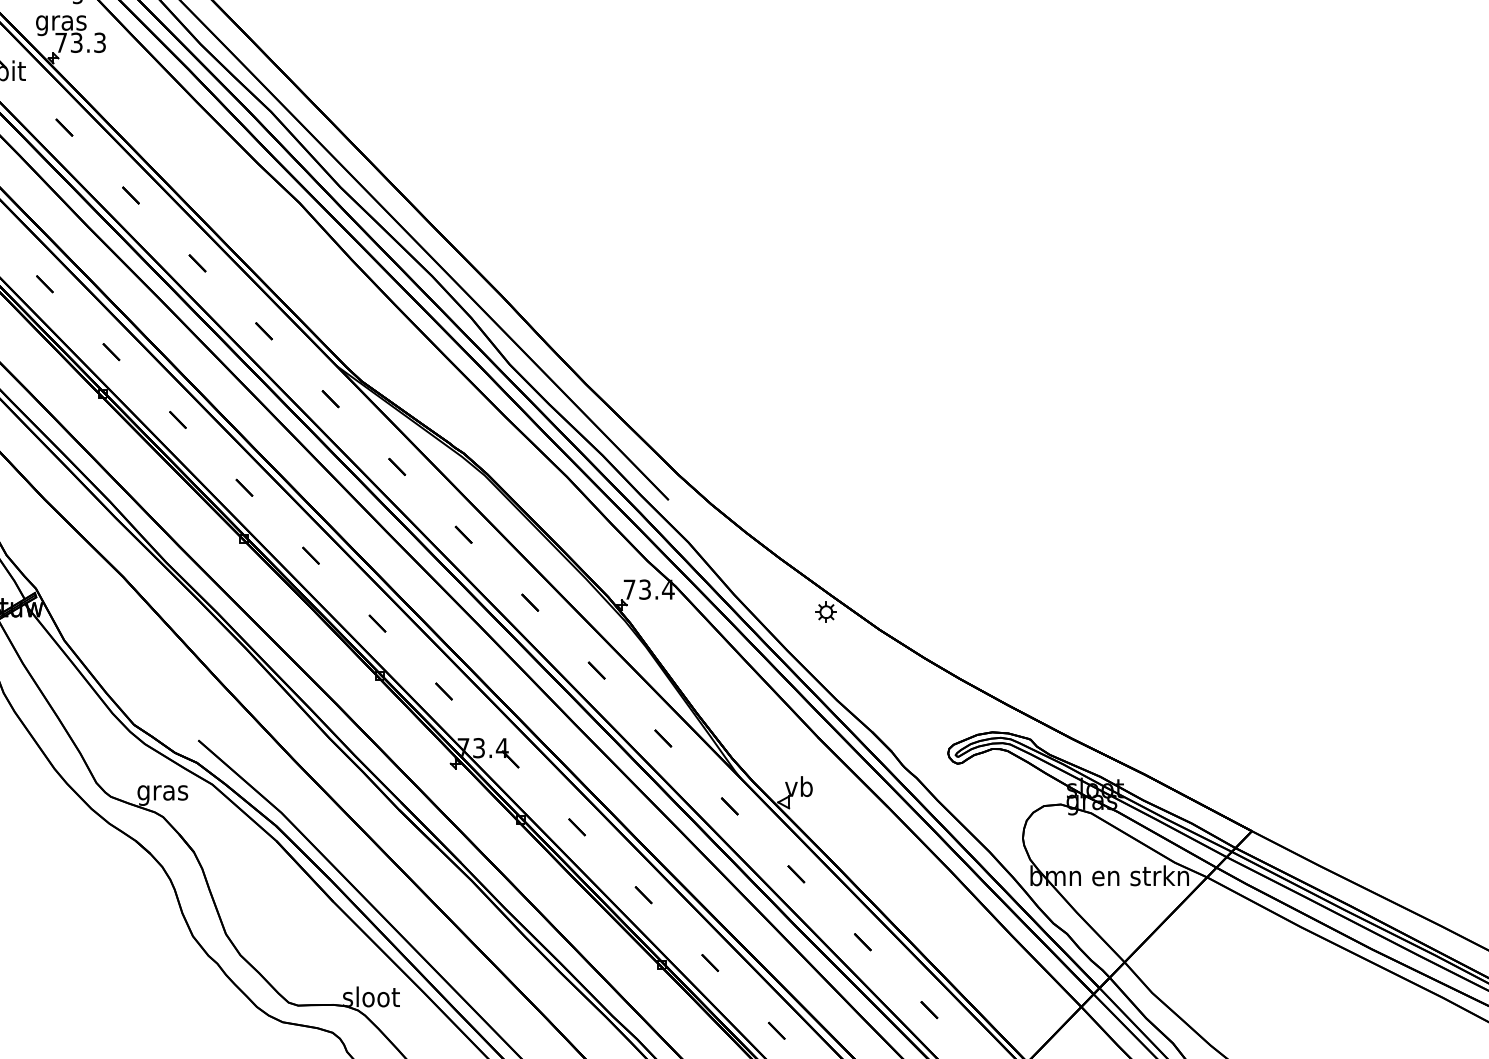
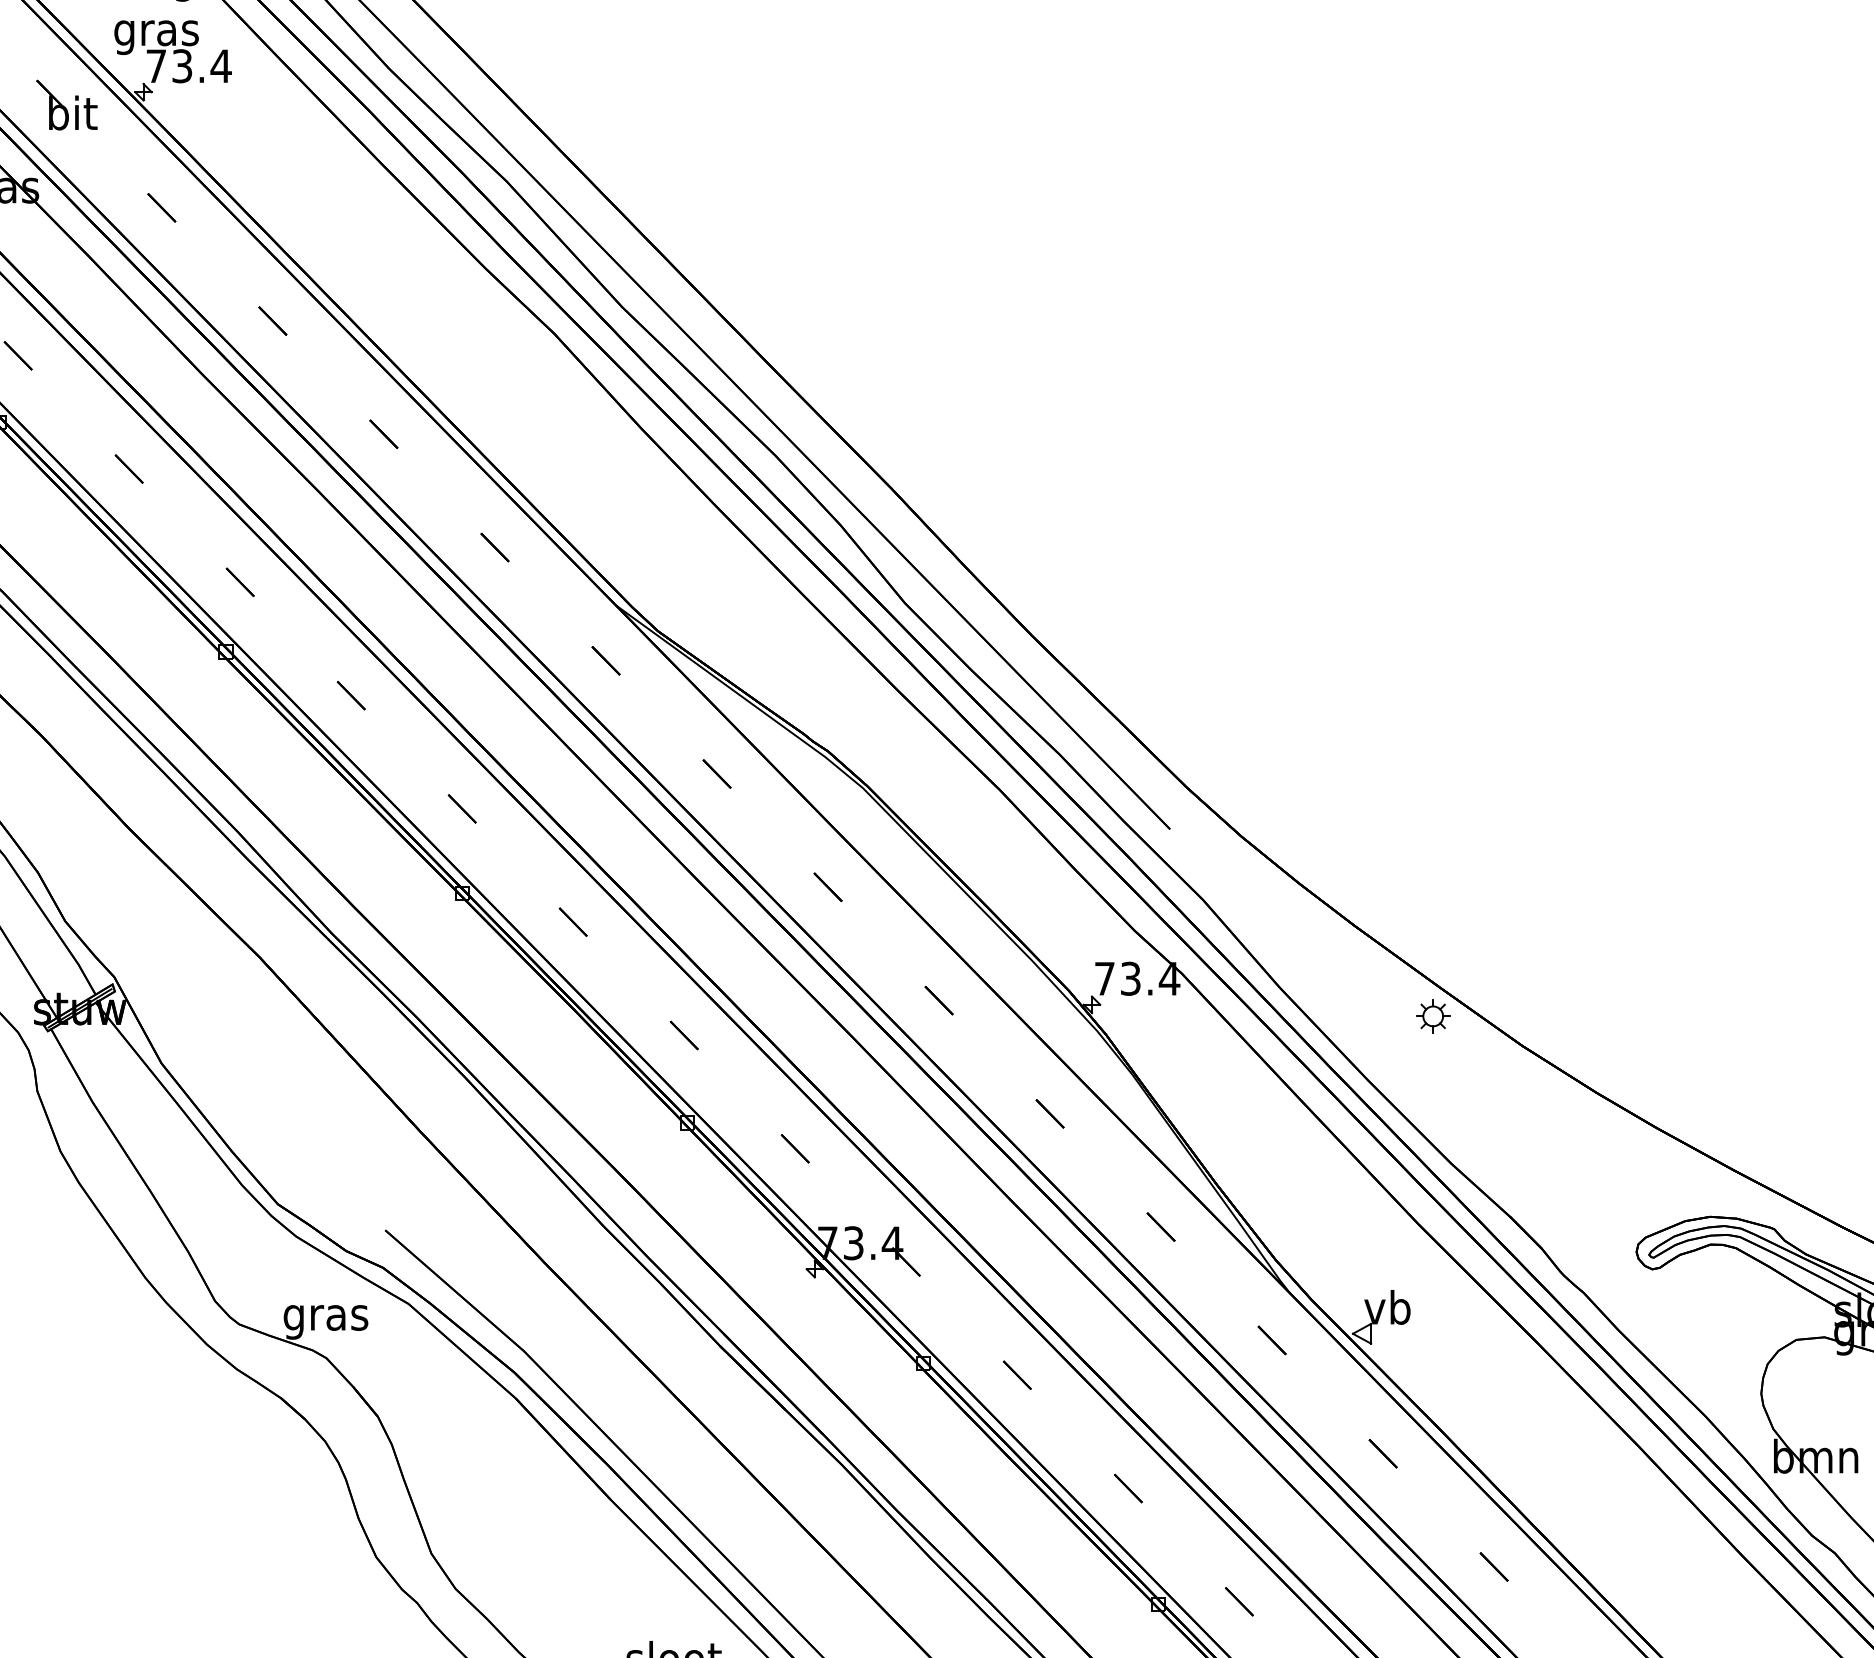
text: (99, 42) -> (220, 65), 73.3 -> 73.4

